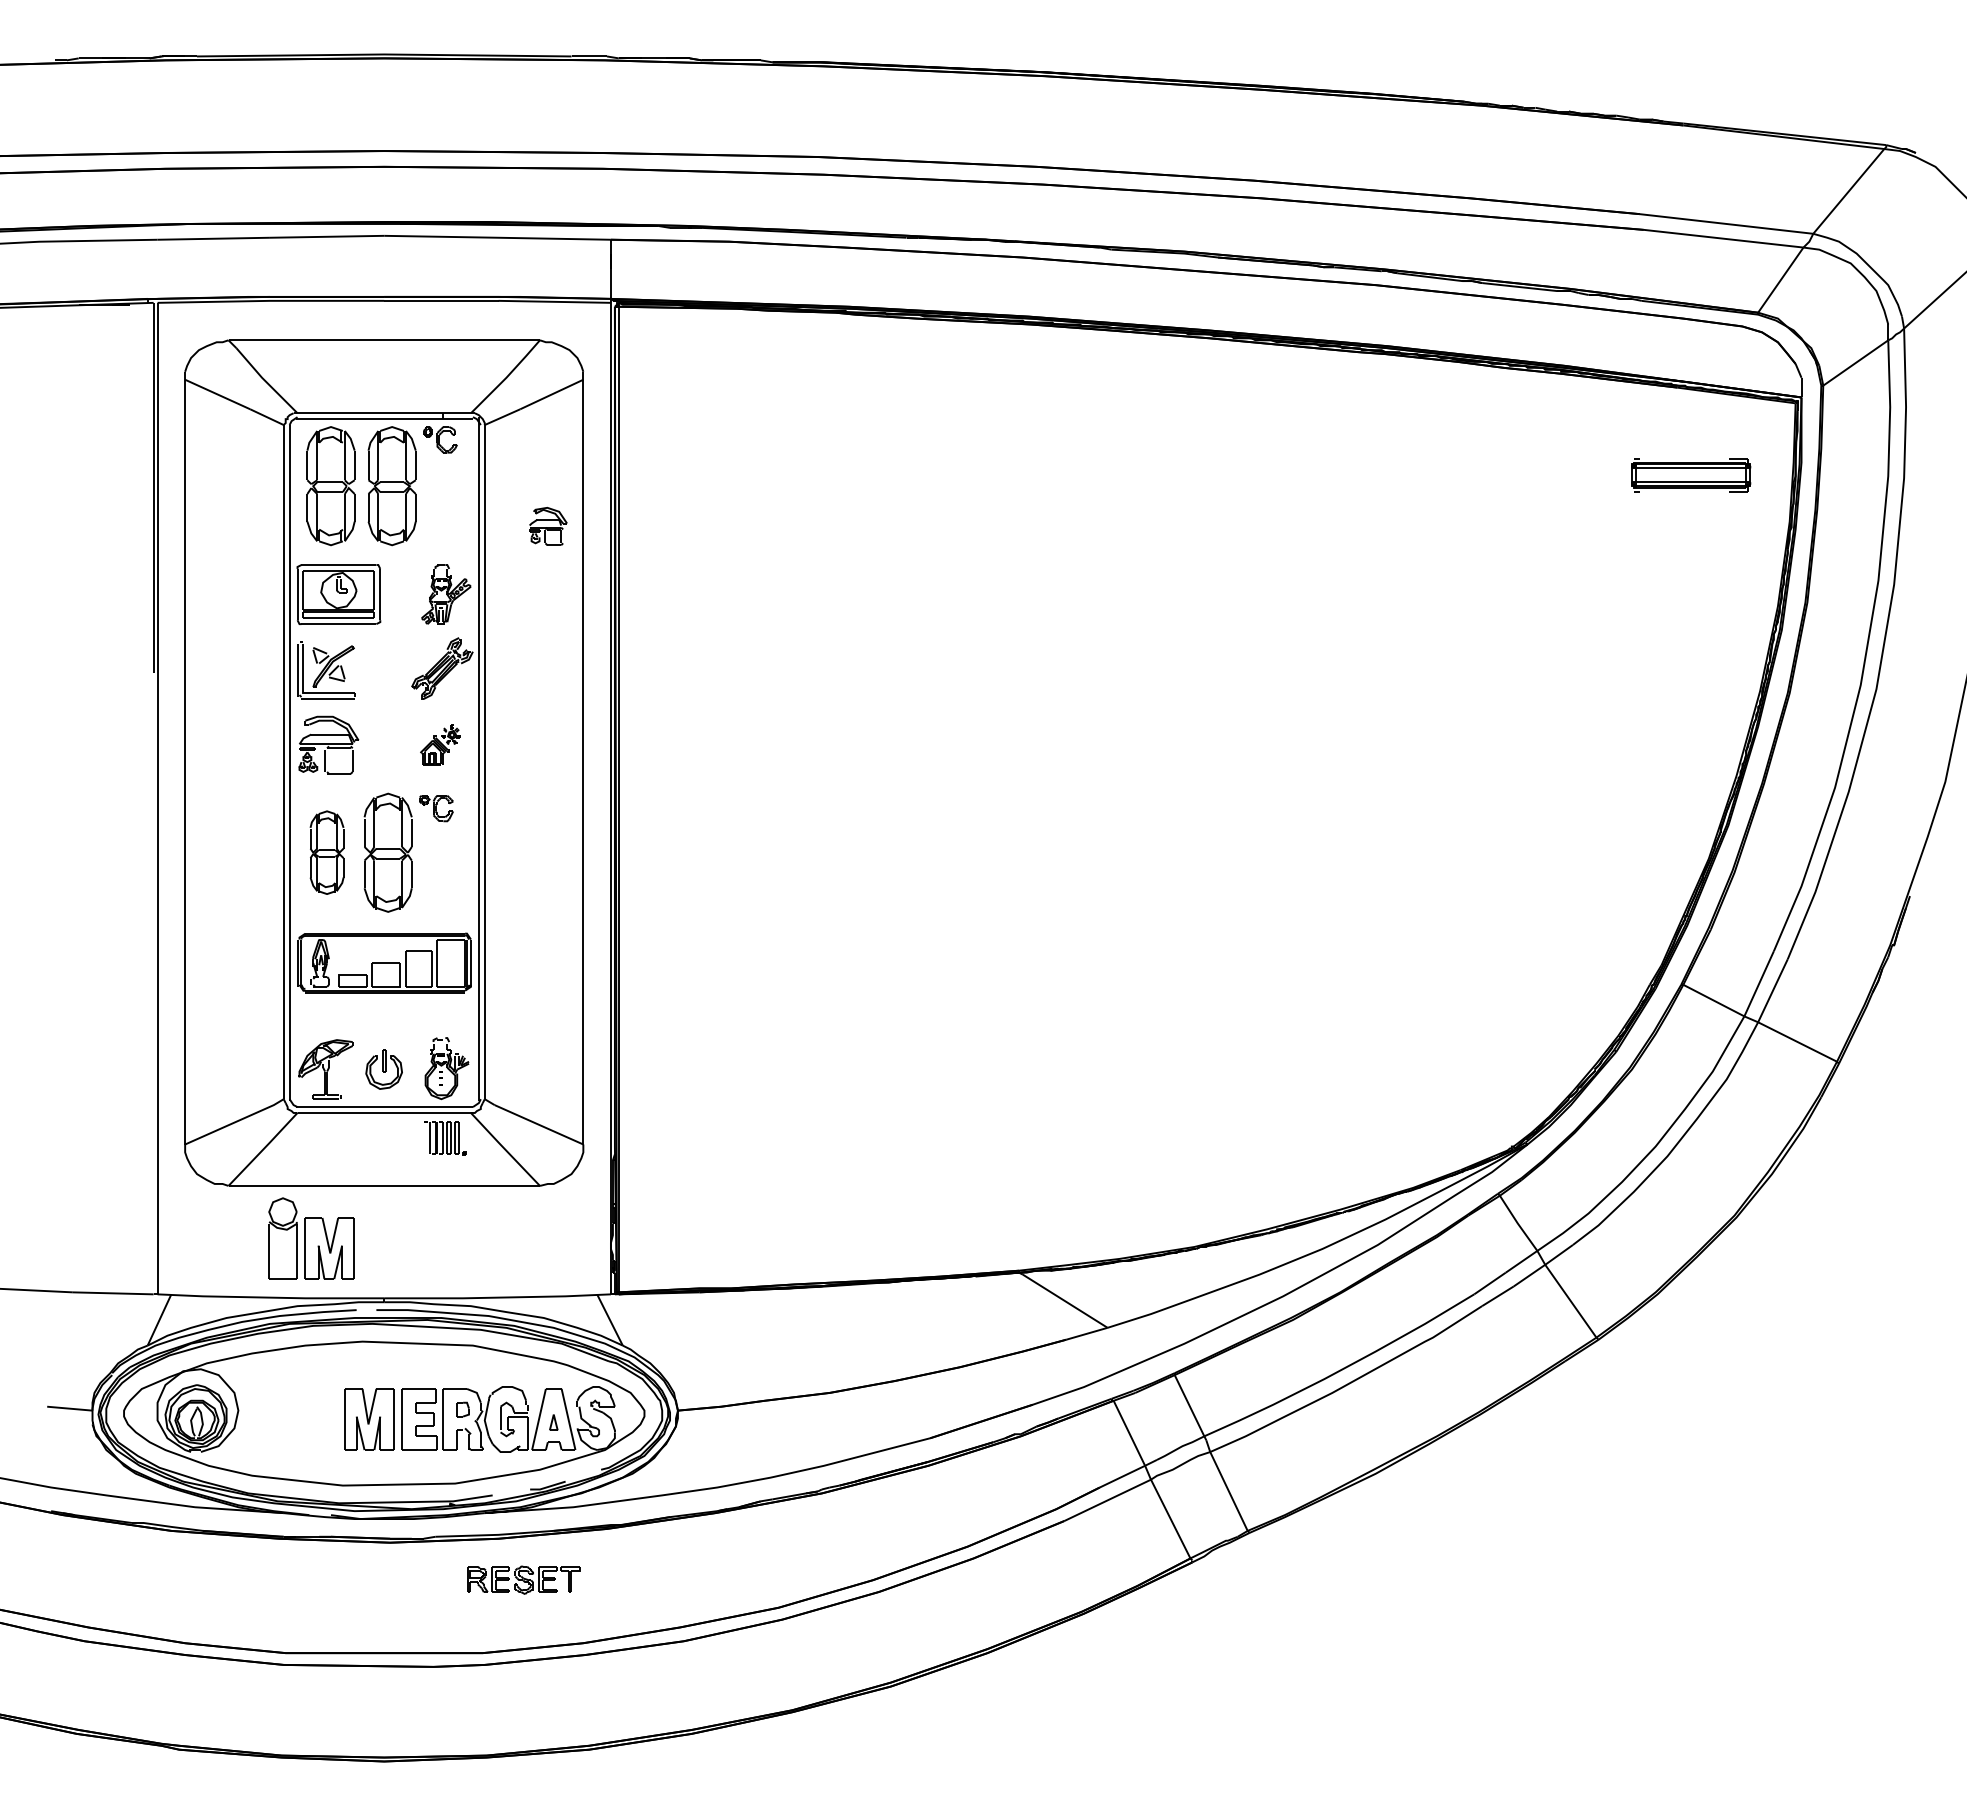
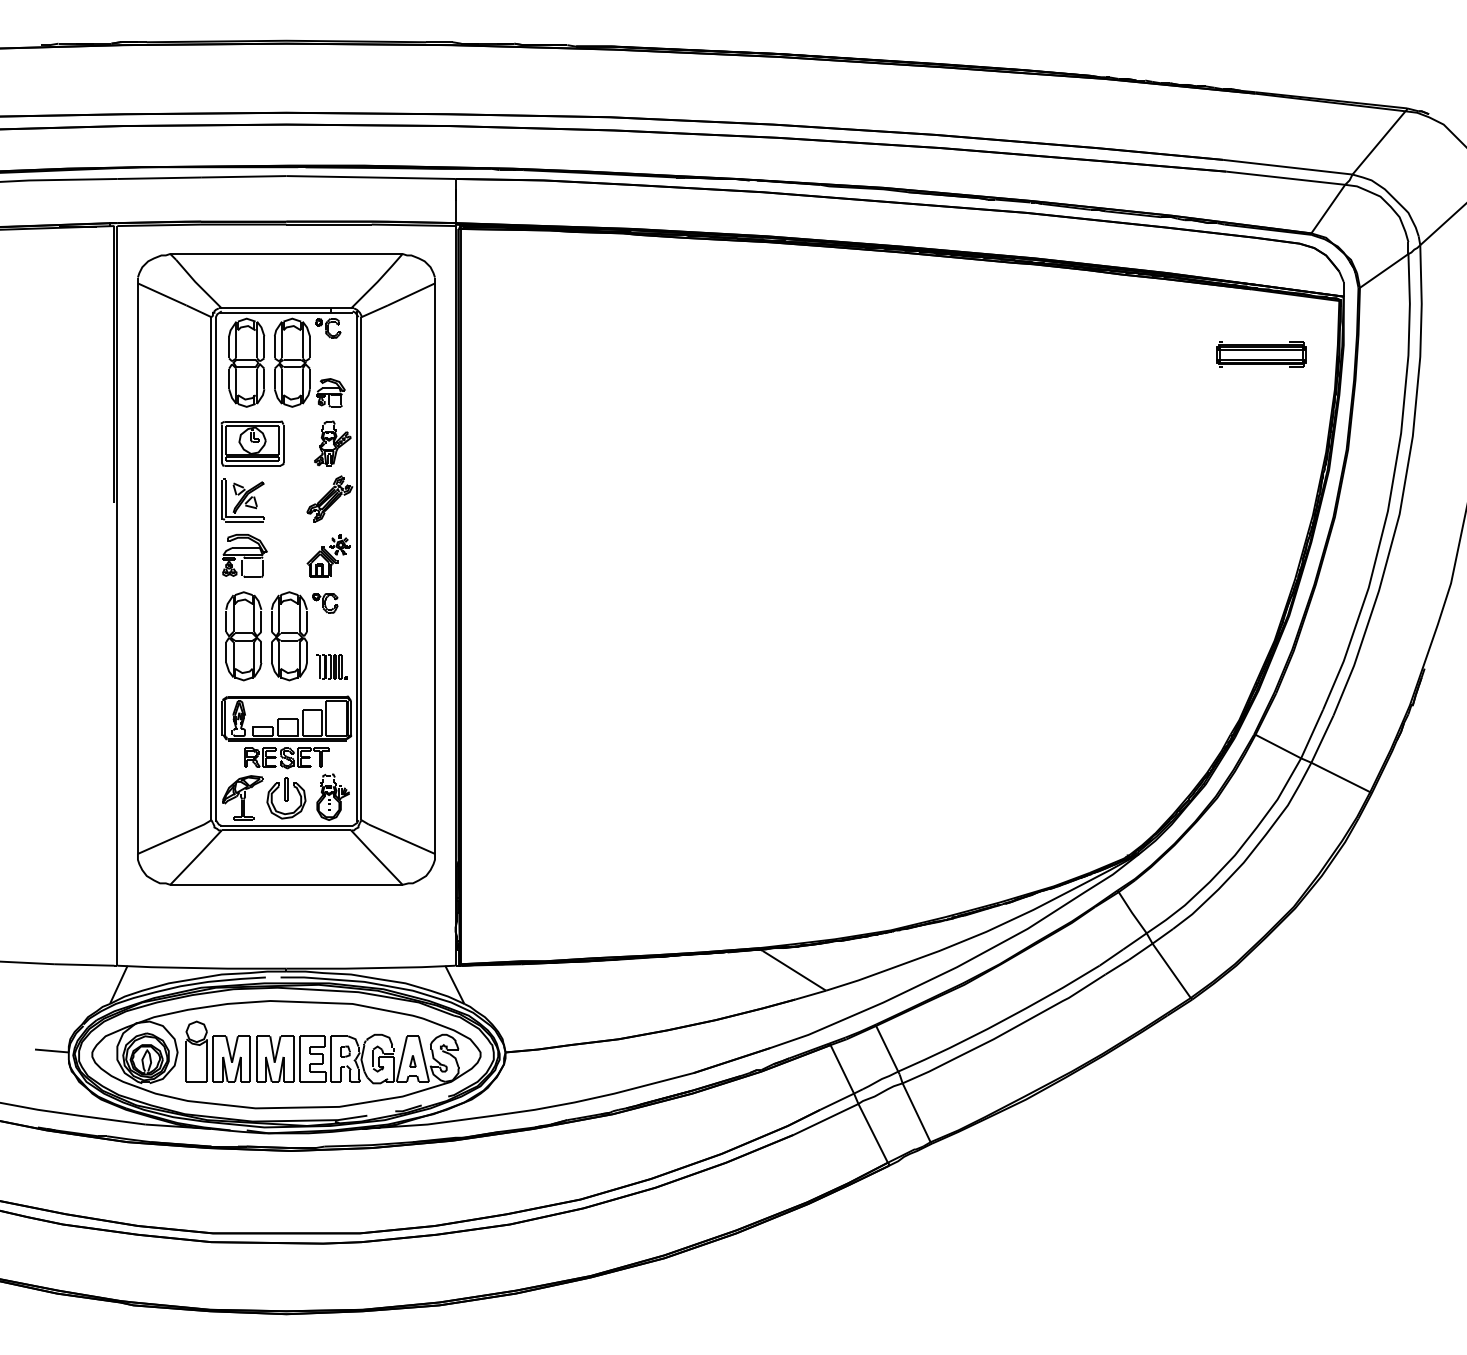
part: (548, 526) -> (331, 392), moved
part: (440, 745) -> (328, 556), size x1.43
part: (326, 852) -> (243, 636), size x1.43
part: (383, 1069) -> (285, 797), size x1.43
part: (445, 1138) -> (332, 667), moved
part: (311, 1238) -> (218, 1051), moved
part: (523, 1579) -> (286, 757), moved

